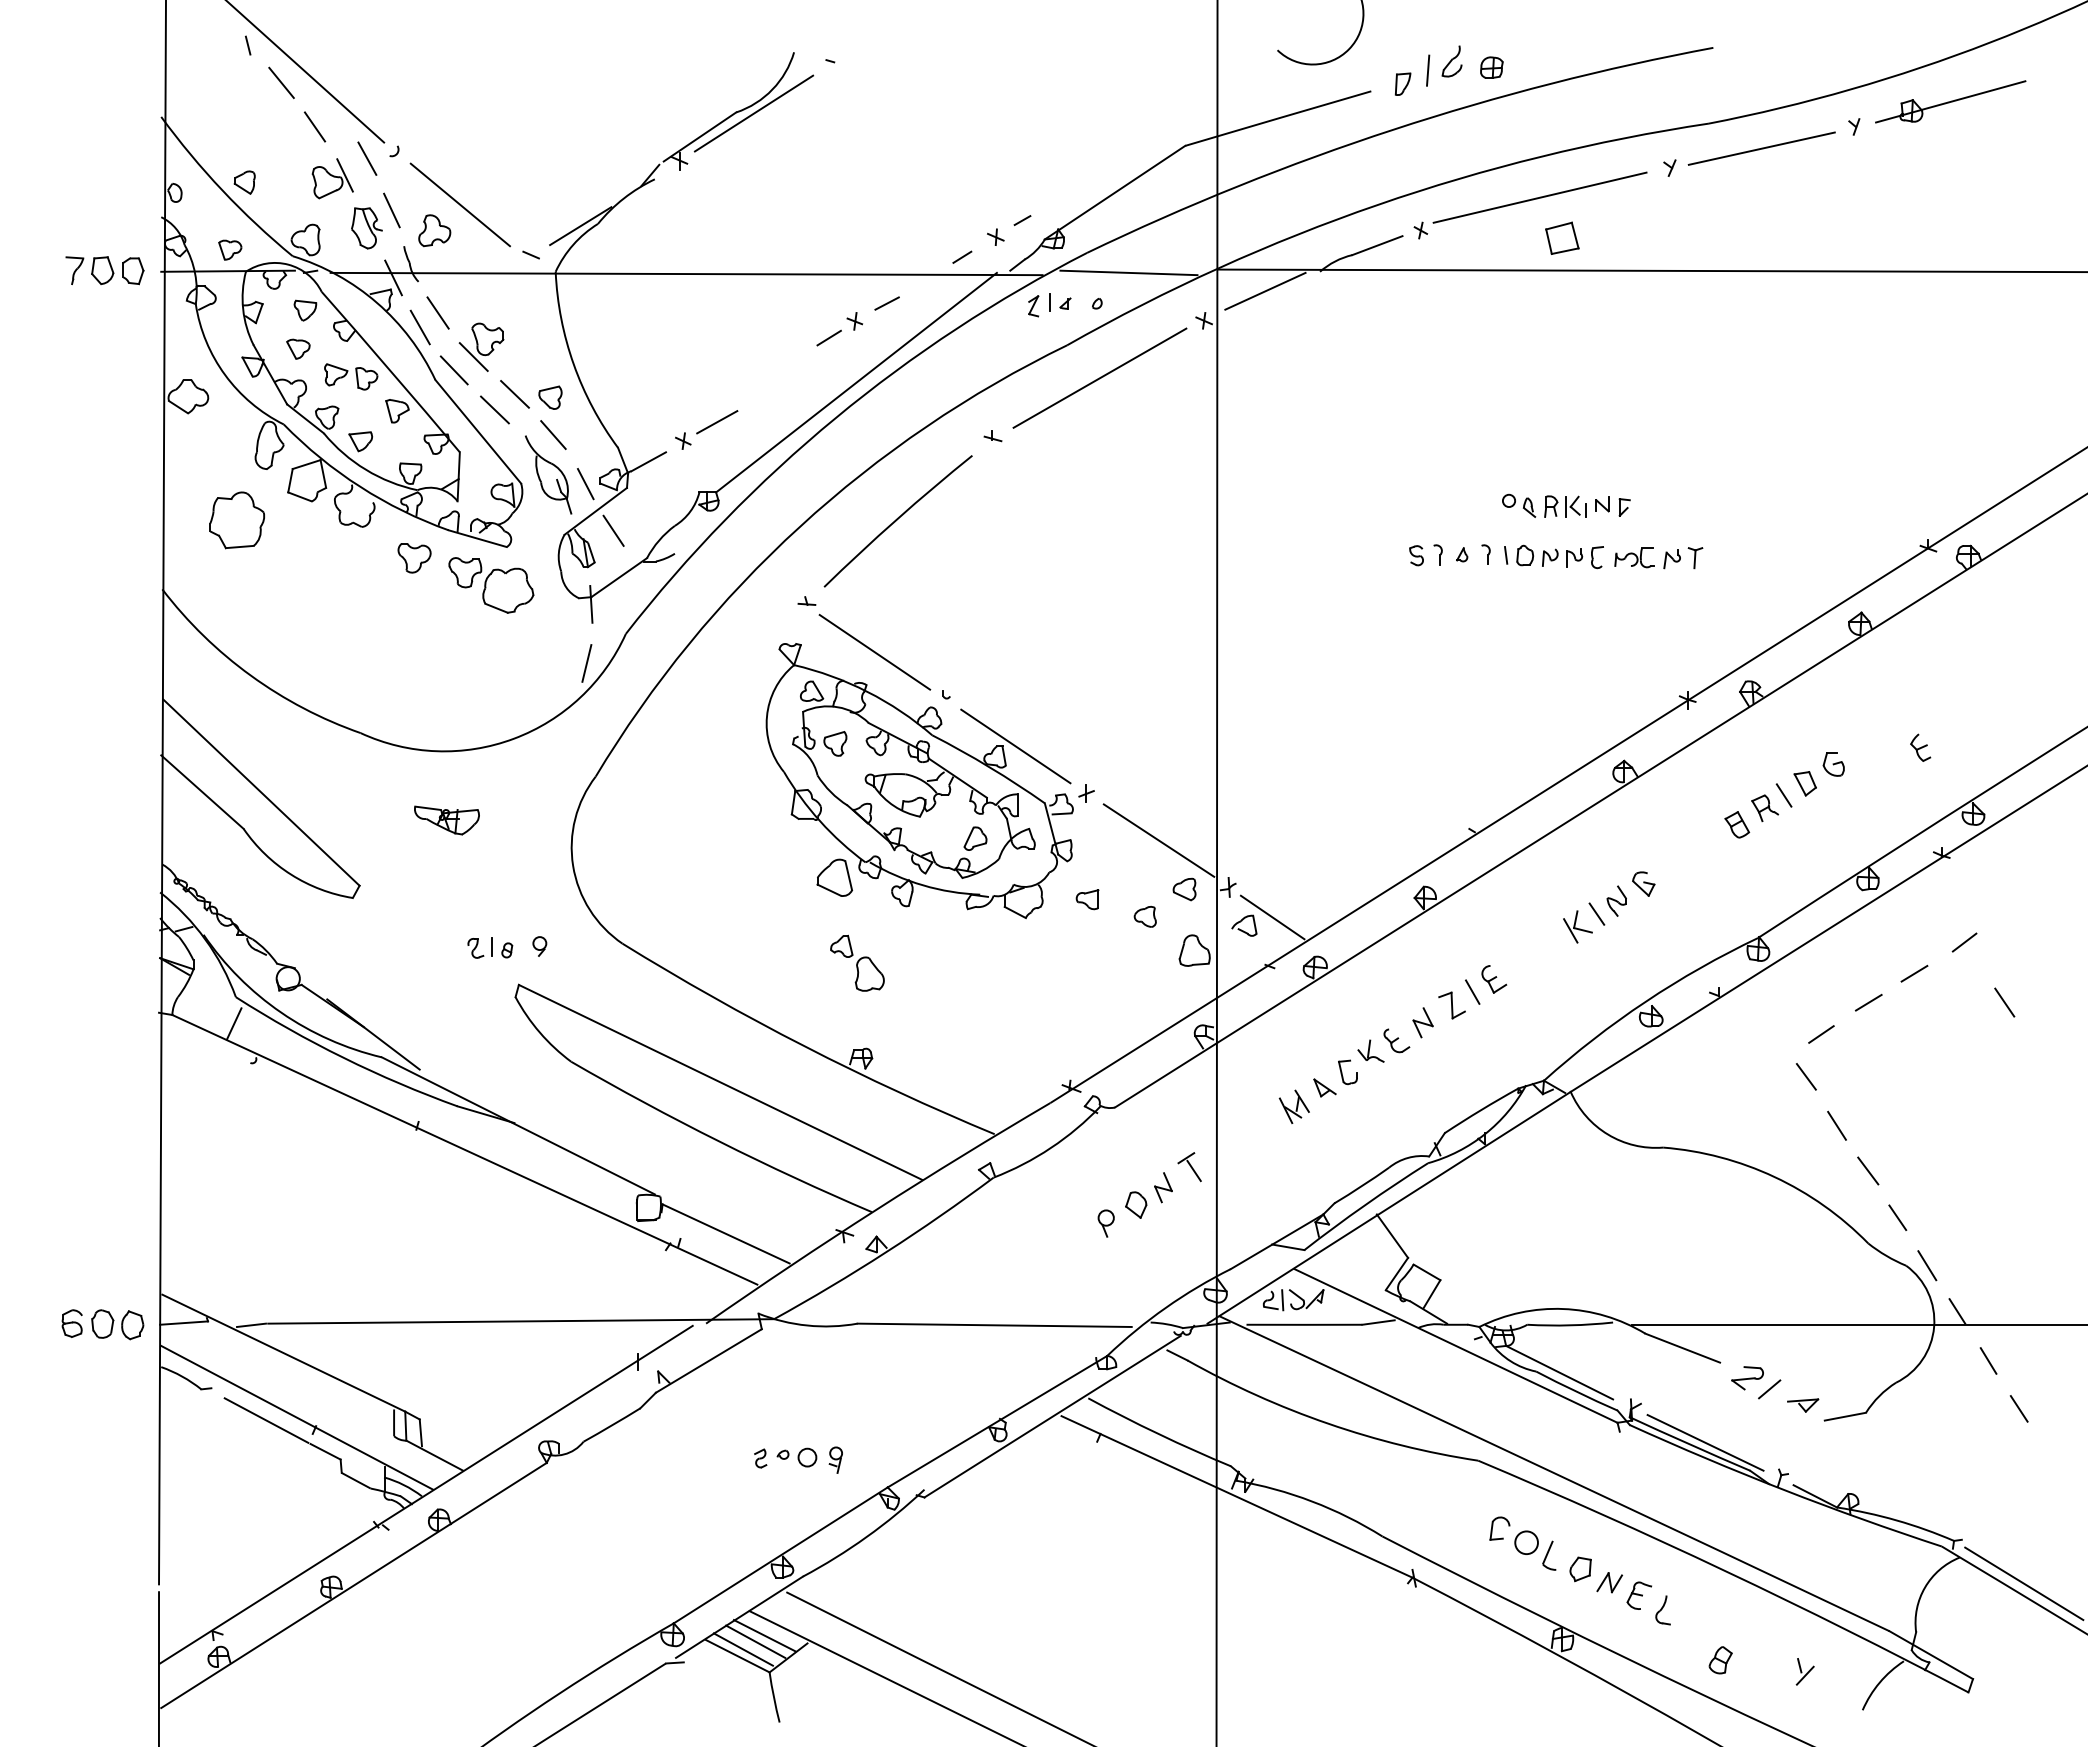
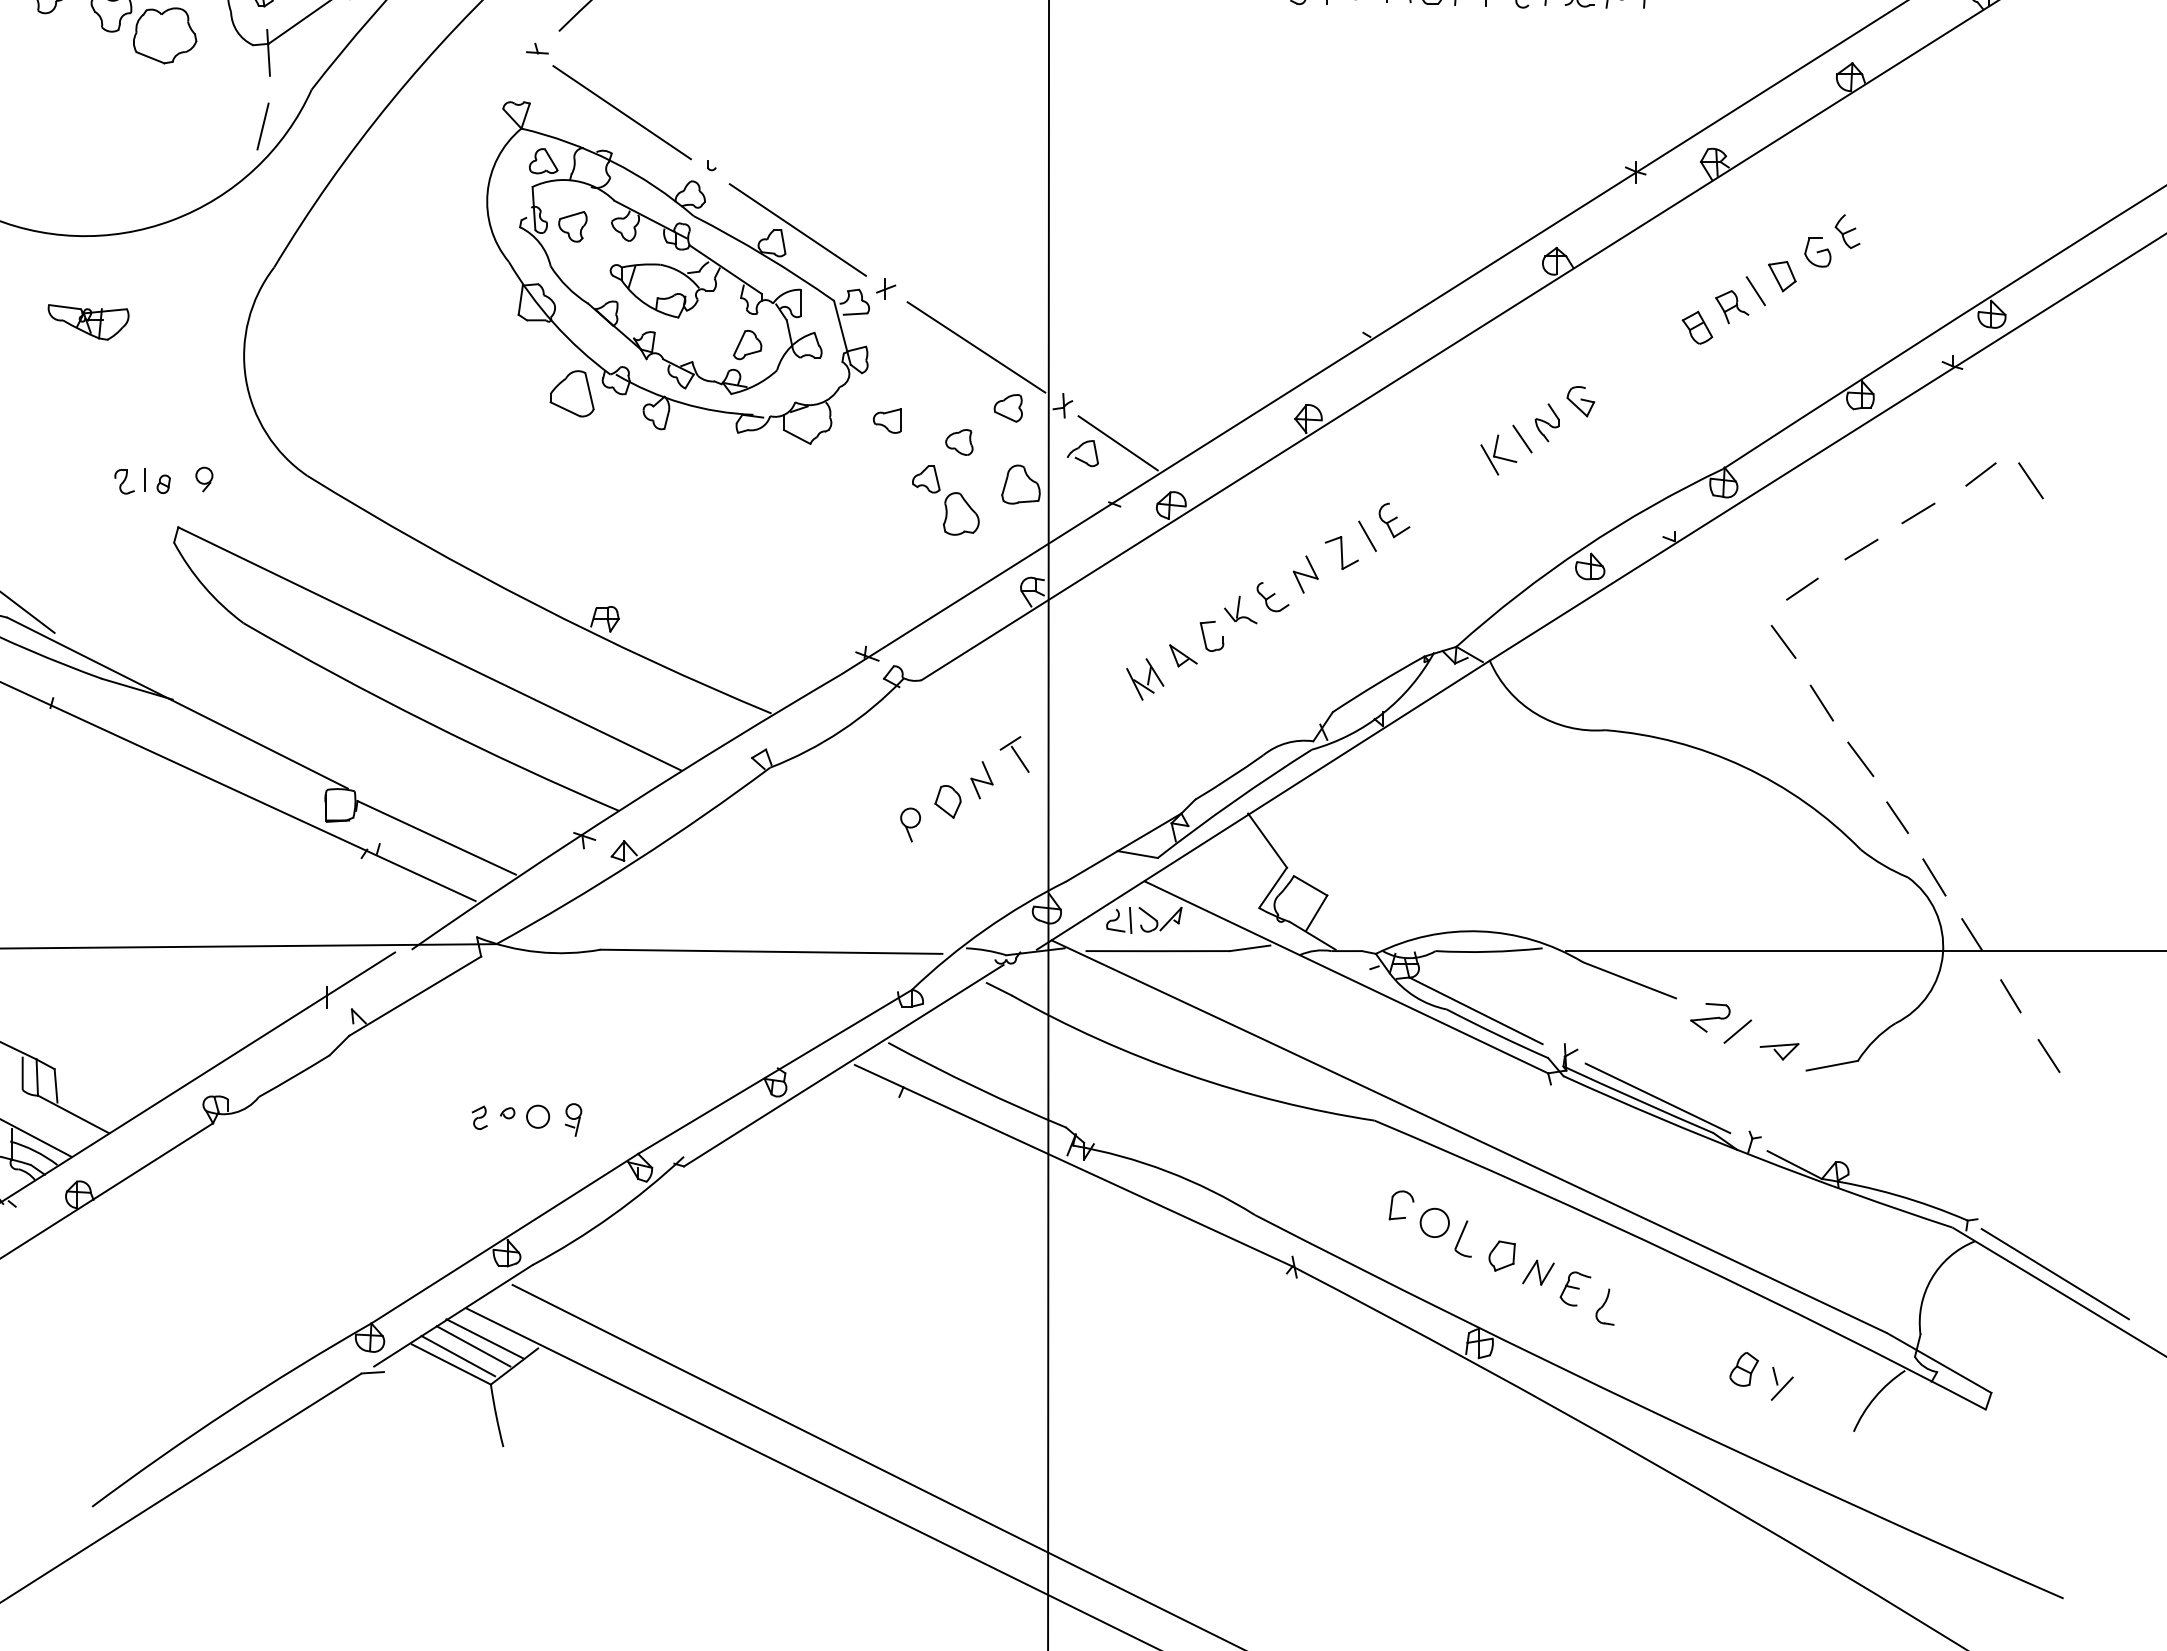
part: (1920, 747) -> (1847, 231), moved
part: (857, 962) -> (945, 499), moved
line: (2004, 1002) -> (2030, 480), moved
part: (1720, 1660) -> (1743, 1369), moved

